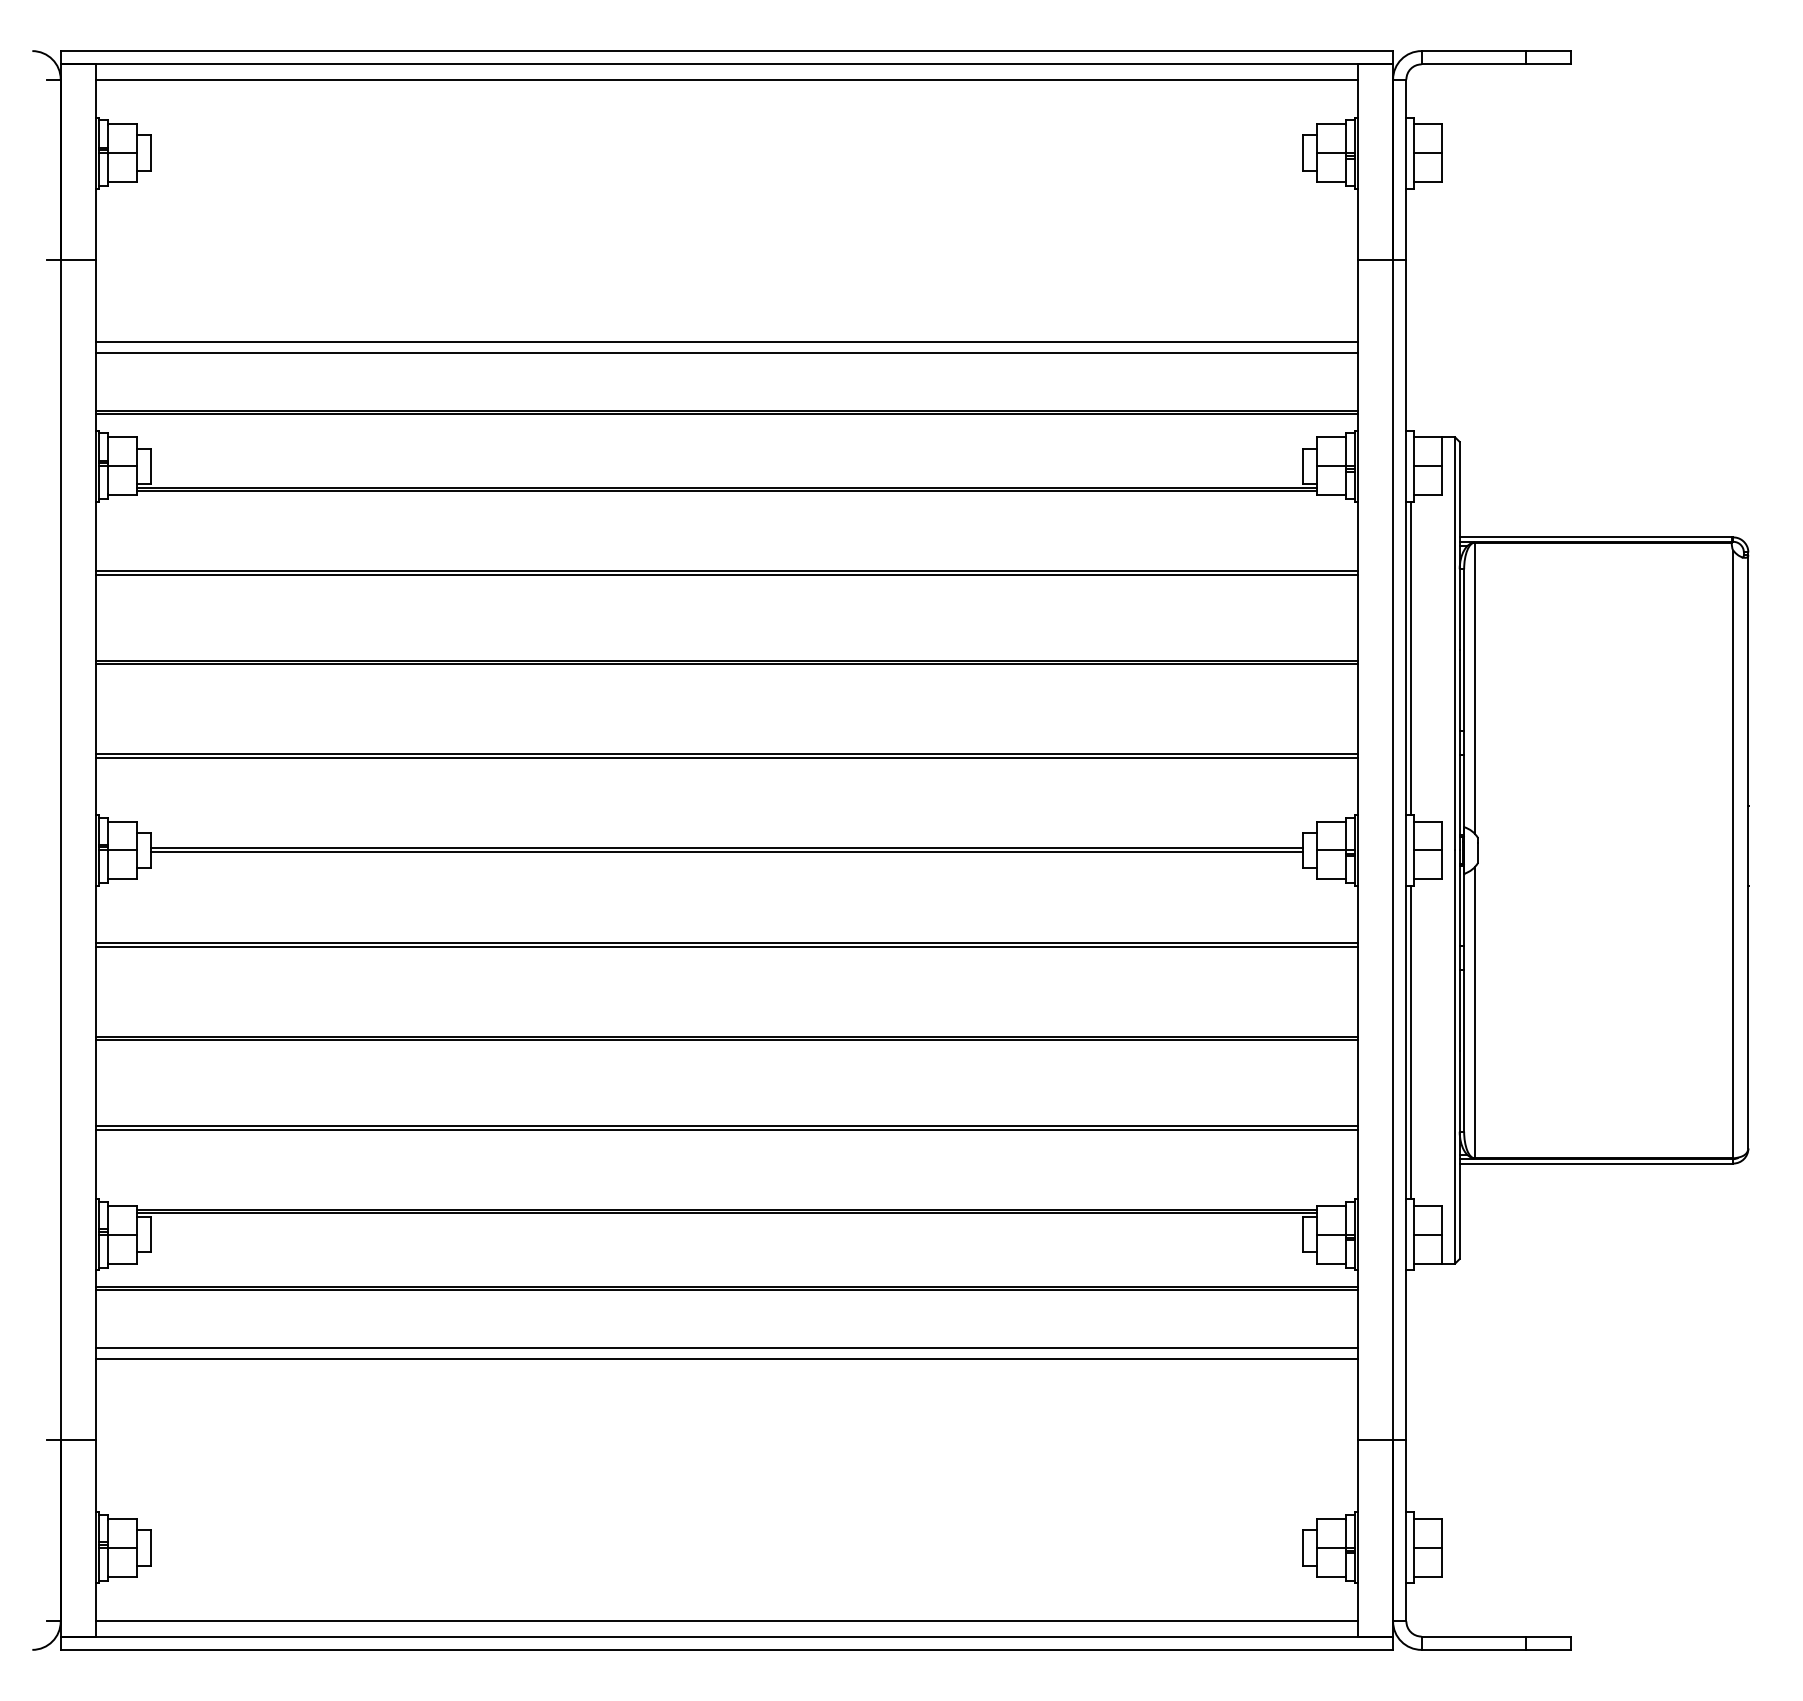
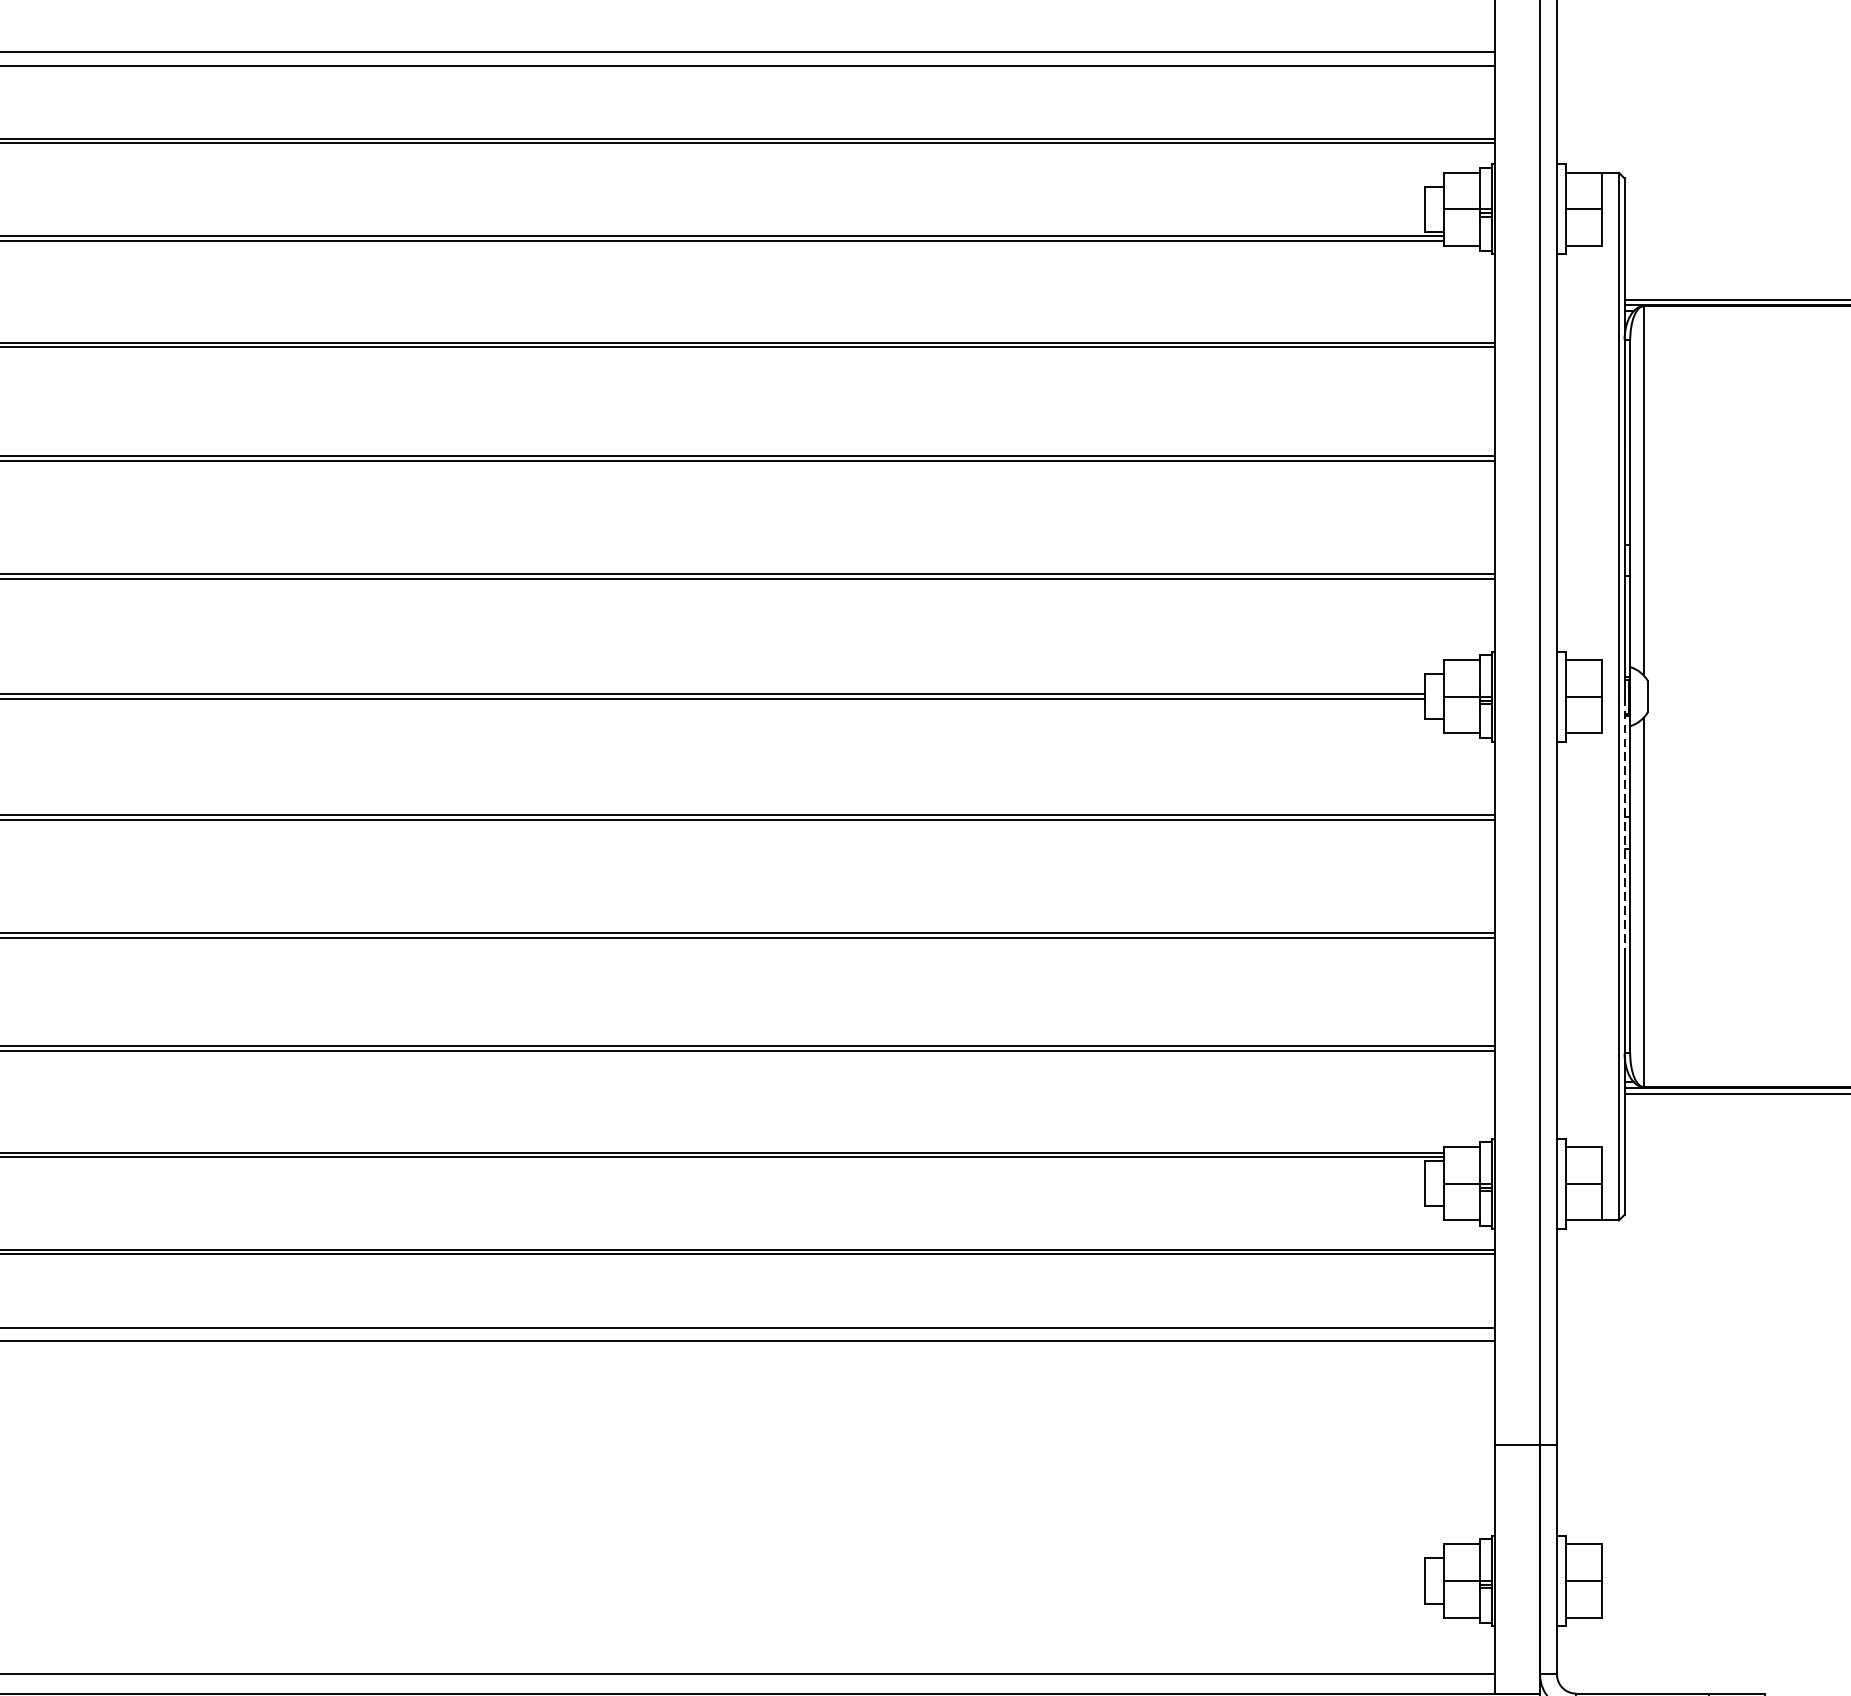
line: (1410, 657) -> (1562, 451), removed
line: (1459, 951) -> (1624, 824), solid -> dashed
line: (1410, 1042) -> (1562, 940), removed

